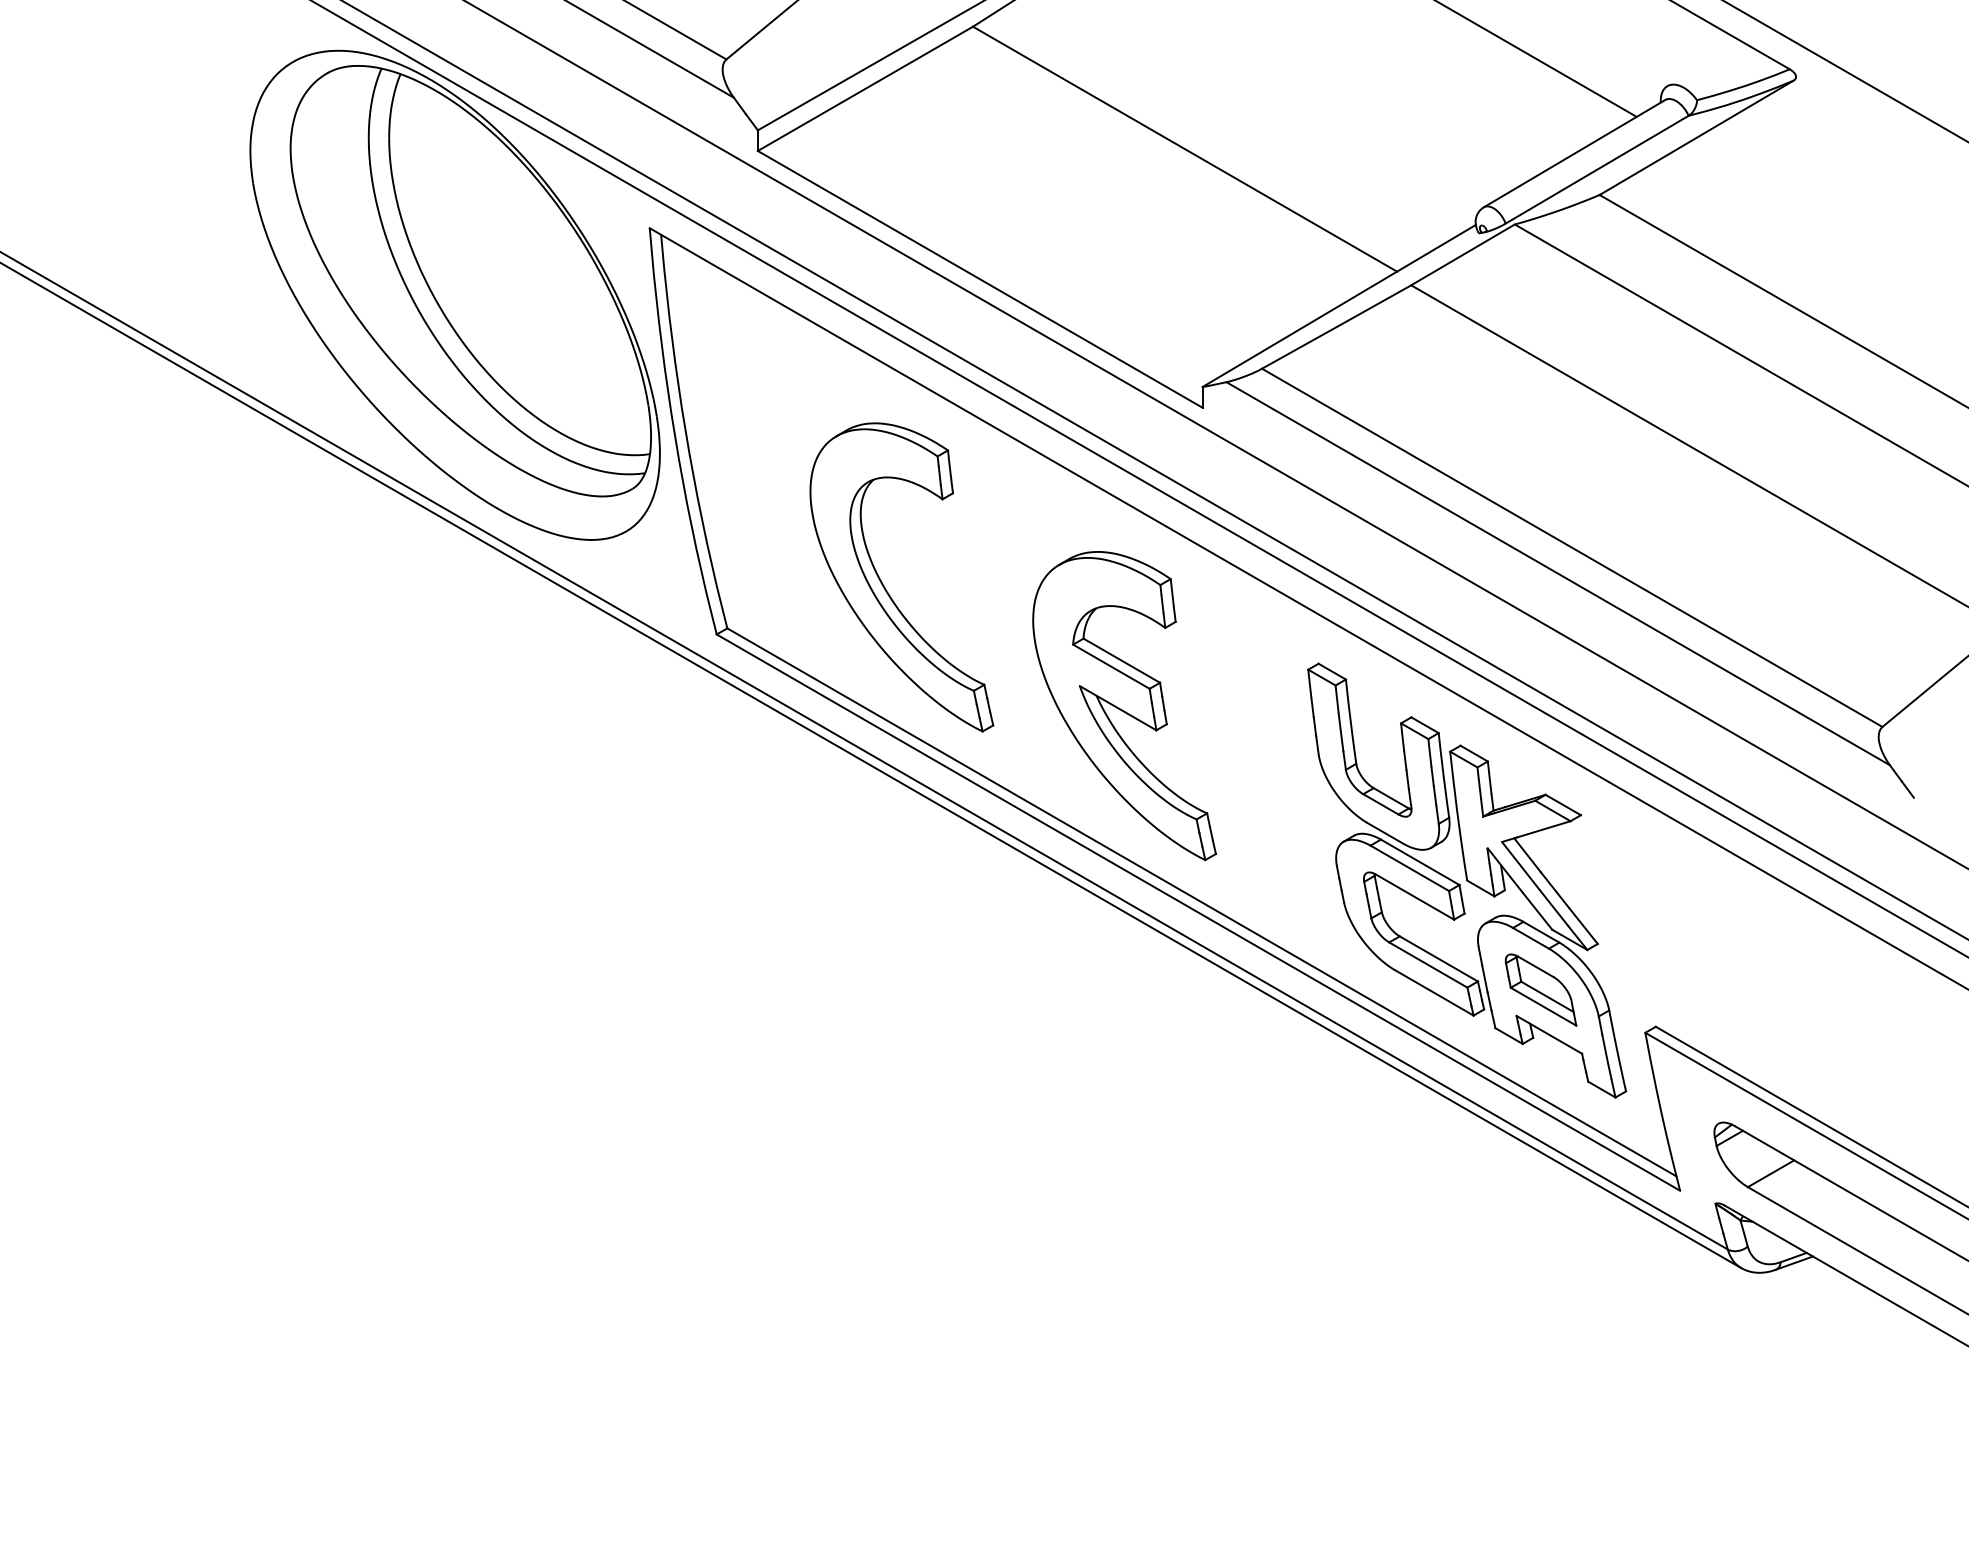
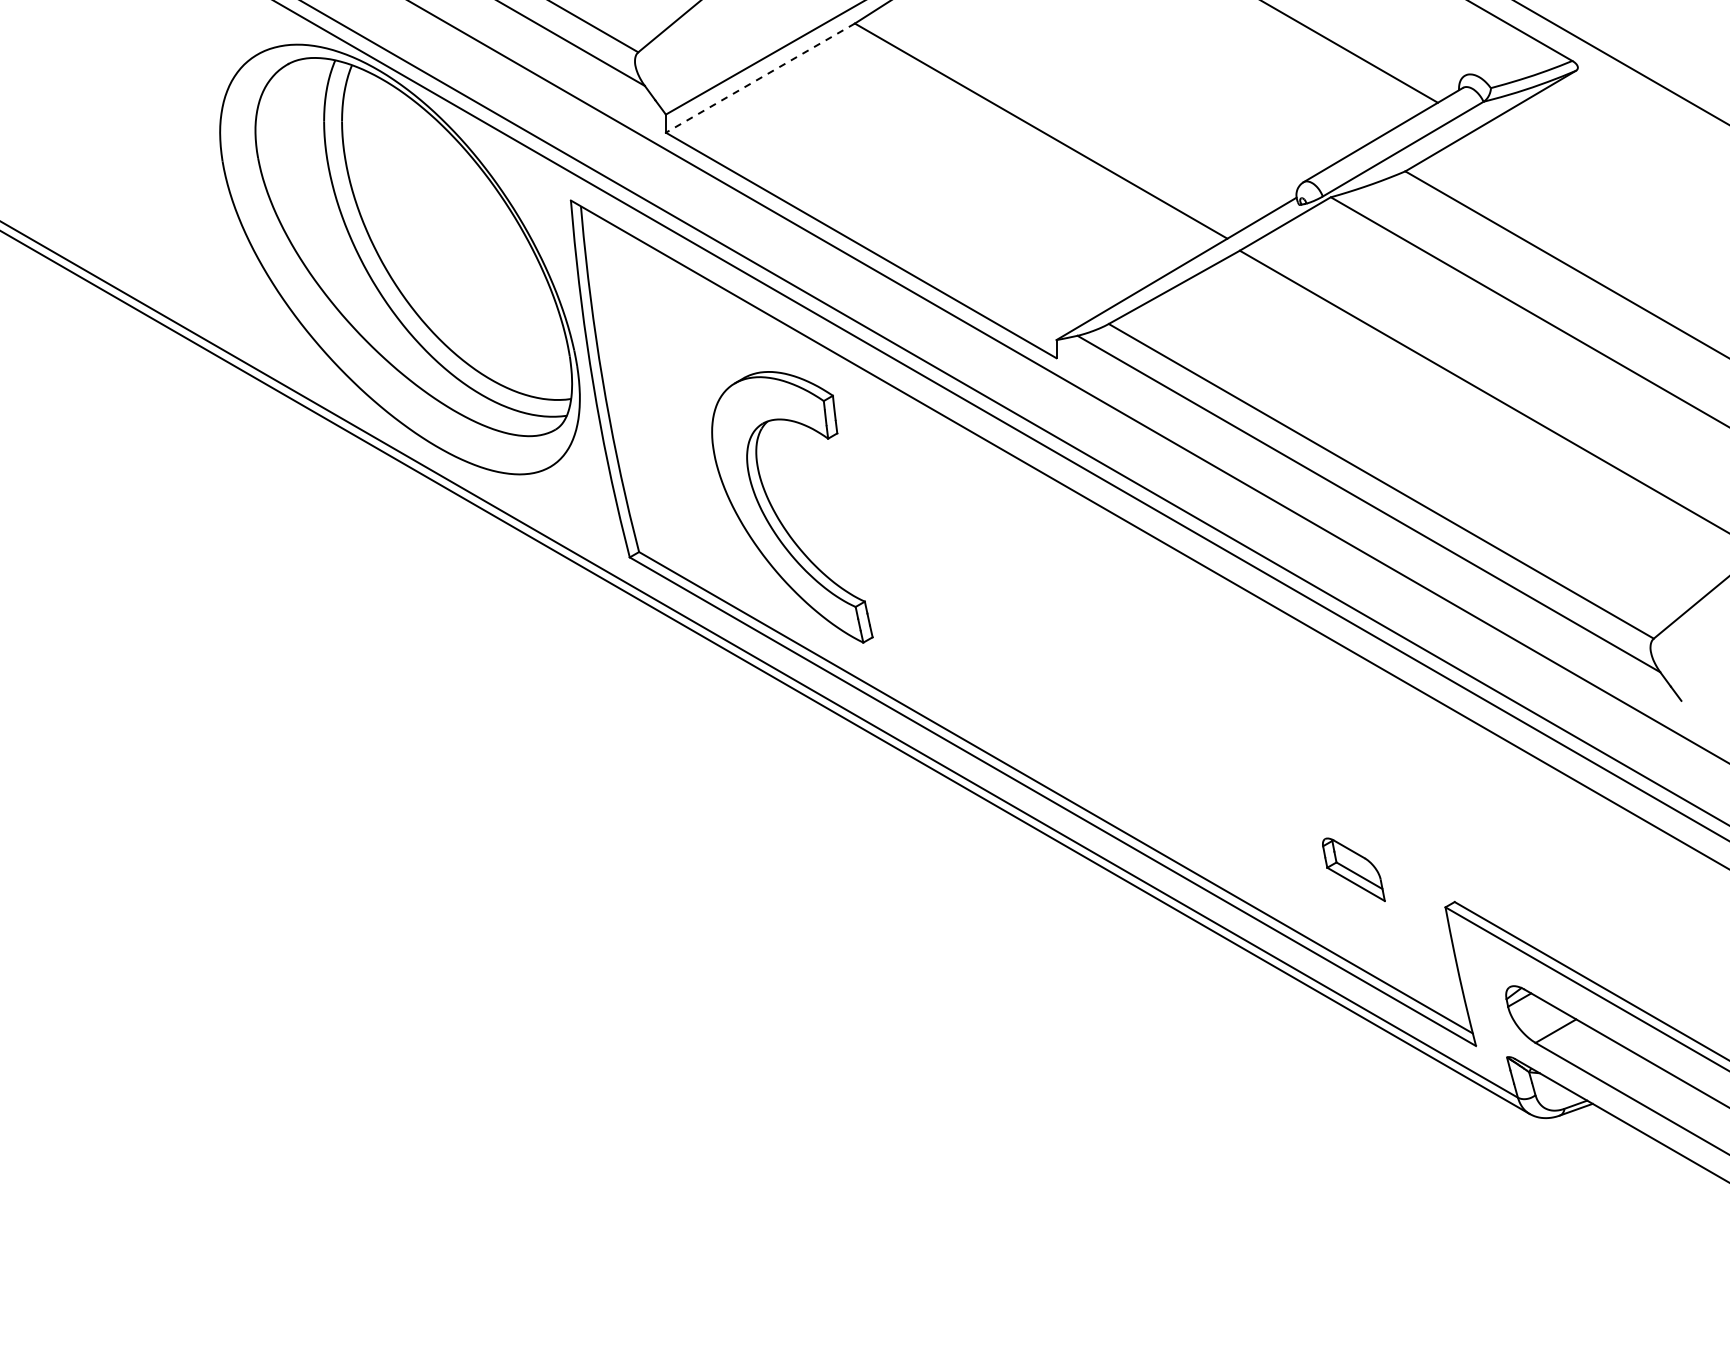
line: (864, 89) -> (759, 78), solid -> dashed
part: (1123, 706) -> (987, 620), removed
part: (1466, 880) -> (1288, 773), removed

